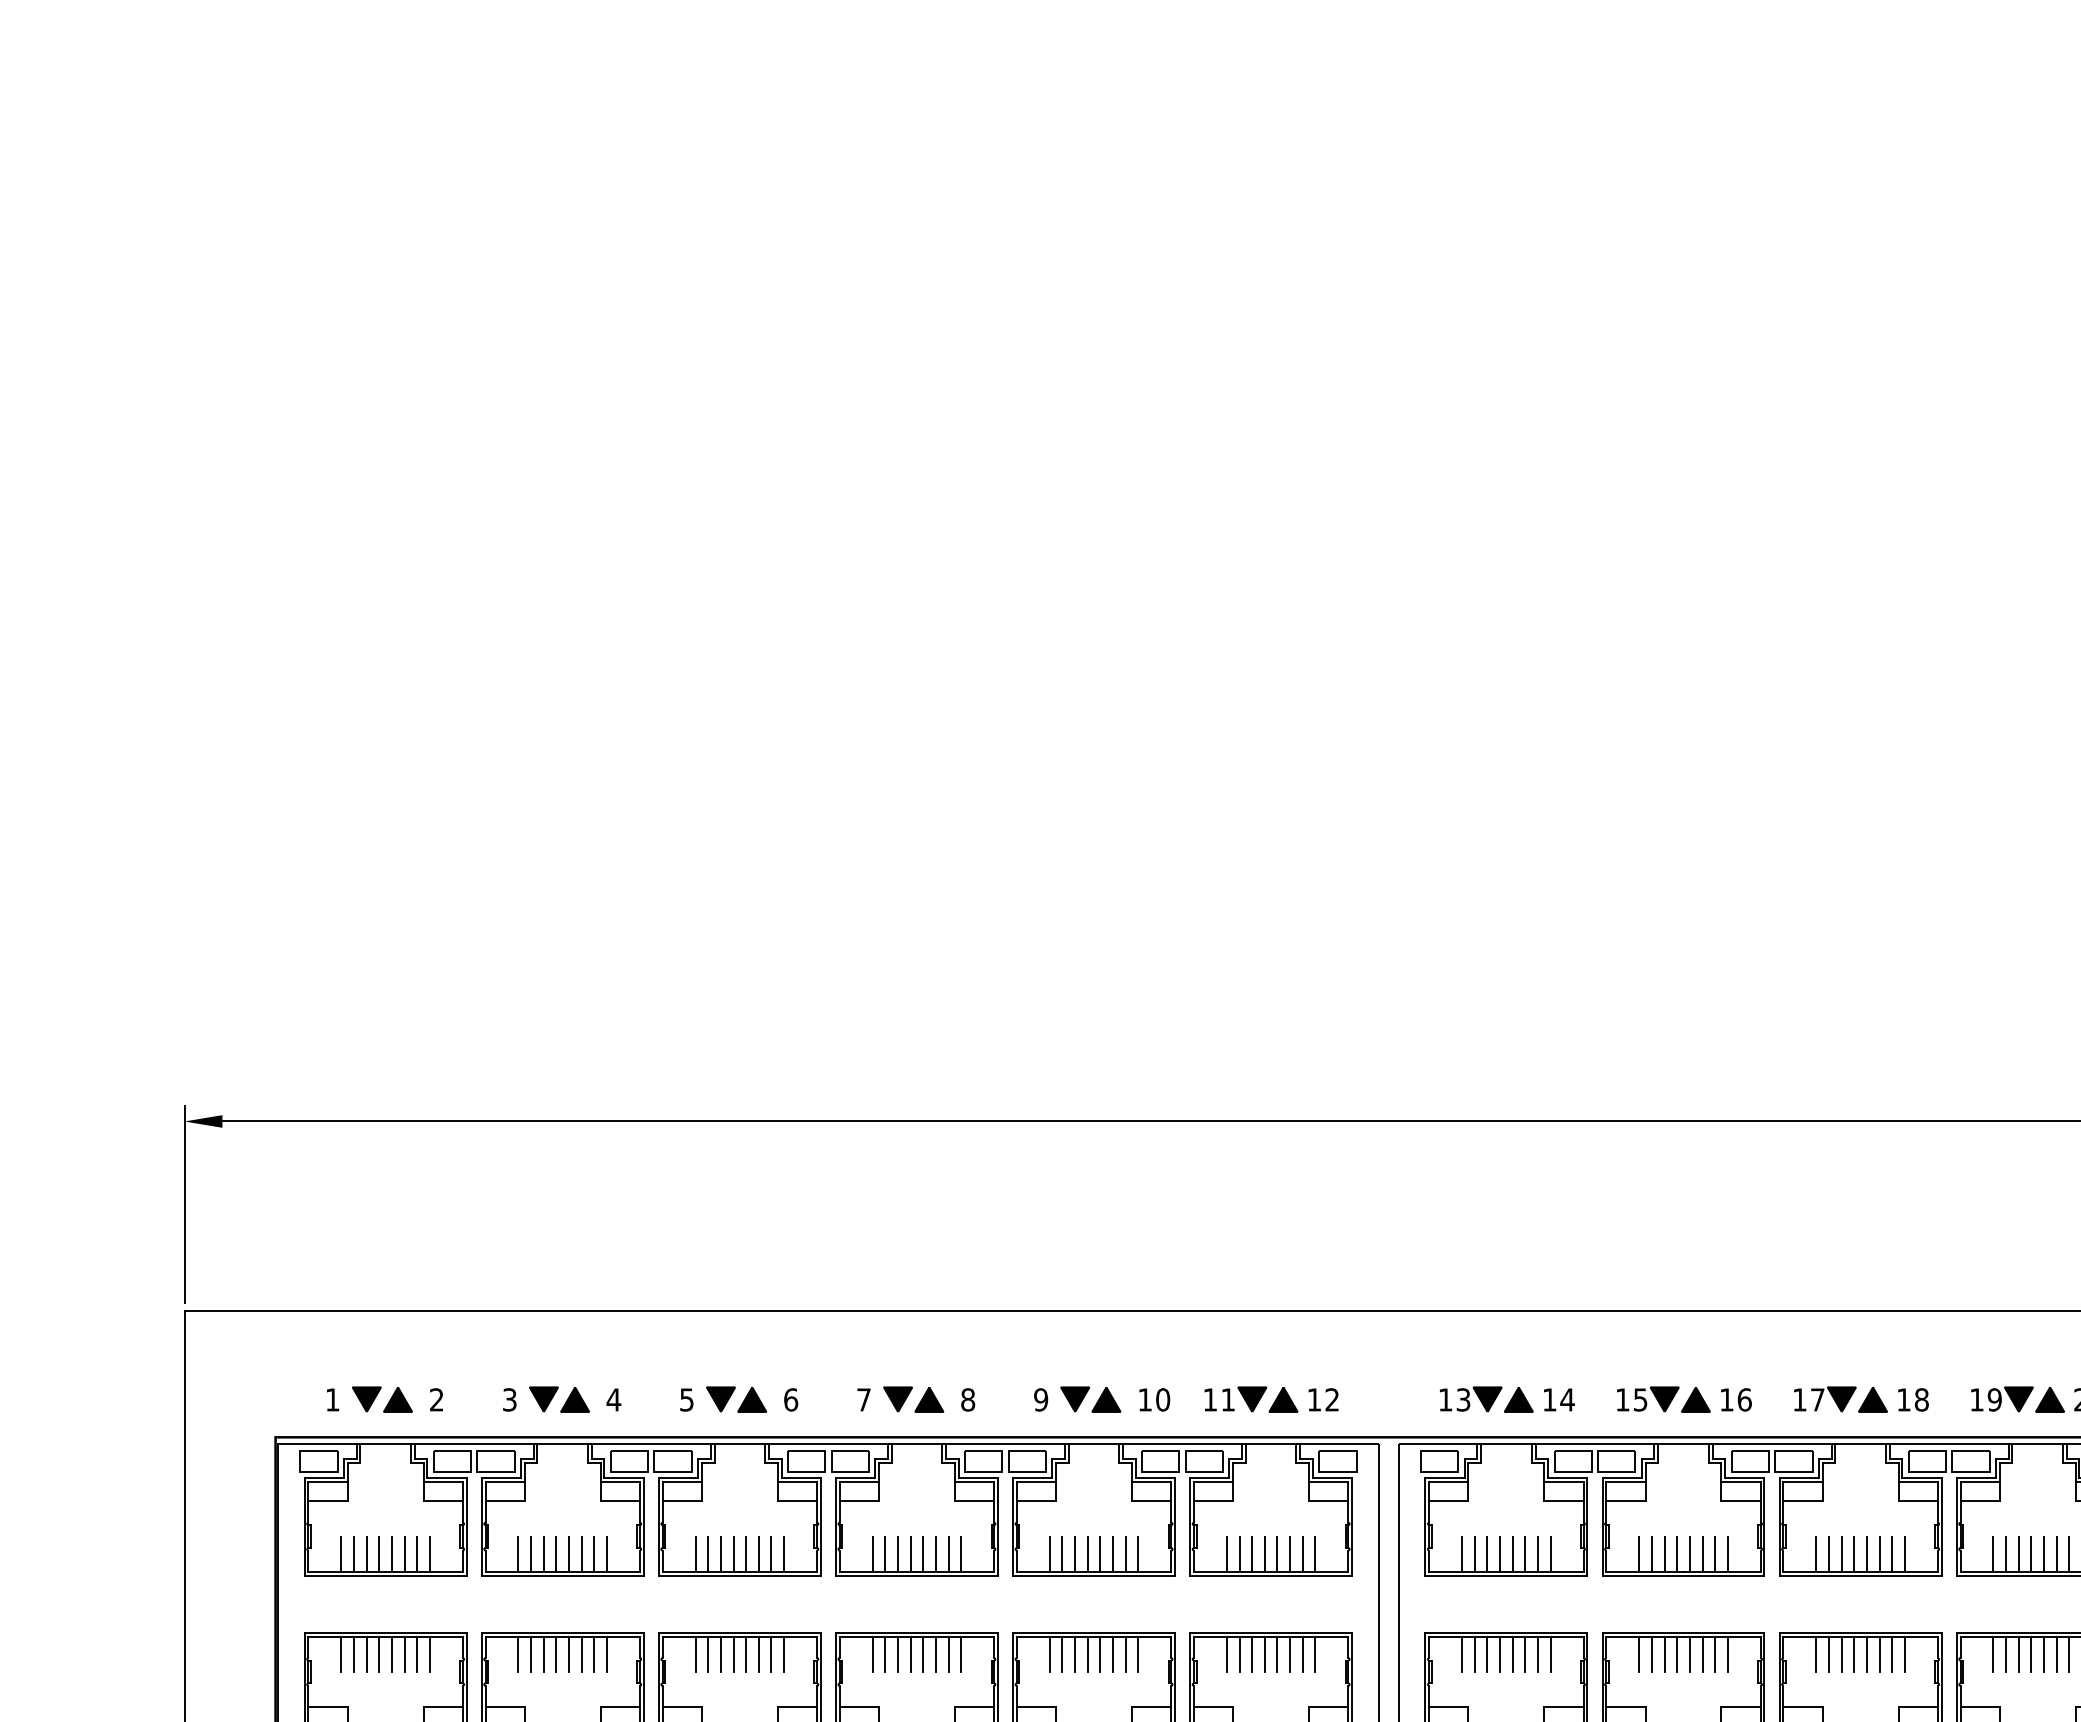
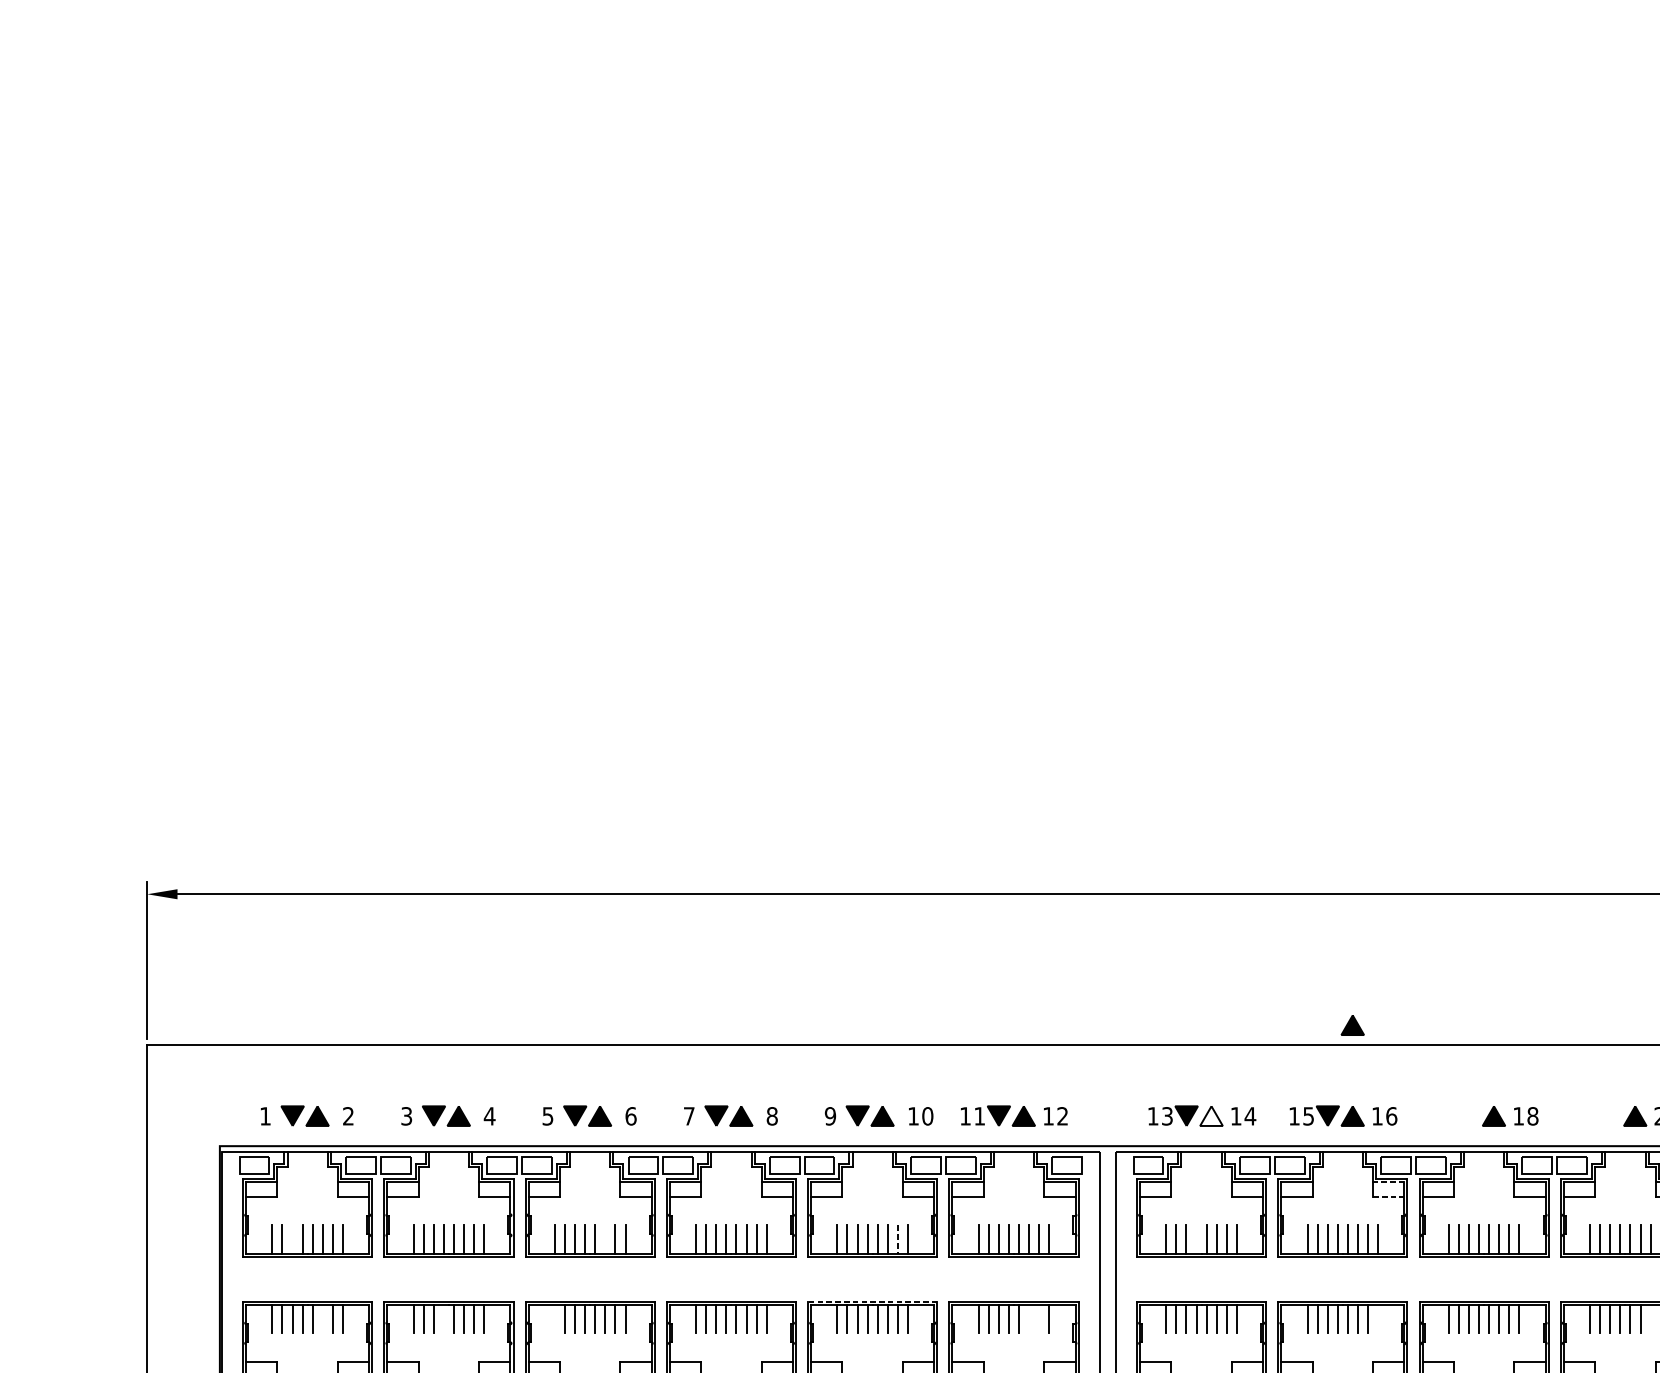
part: (1695, 1285) -> (1352, 1025), added
fill: (1518, 1399) -> (1211, 1116), removed
part: (1825, 1399) -> (1456, 1116), removed
part: (2002, 1399) -> (1597, 1116), removed
line: (1741, 1482) -> (1389, 1182), solid -> dashed
line: (1741, 1501) -> (1389, 1197), solid -> dashed
line: (366, 1554) -> (292, 1239), removed
line: (758, 1554) -> (605, 1239), removed
line: (1125, 1554) -> (897, 1239), solid -> dashed
line: (1500, 1554) -> (1196, 1239), removed
line: (1094, 1632) -> (873, 1301), solid -> dashed
line: (404, 1653) -> (322, 1318), removed
line: (556, 1653) -> (443, 1318), removed
line: (695, 1653) -> (554, 1318), removed
line: (1290, 1653) -> (1029, 1318), removed
line: (1302, 1653) -> (1038, 1318), removed
line: (1727, 1653) -> (1377, 1318), removed
line: (2069, 1653) -> (1650, 1318), removed

